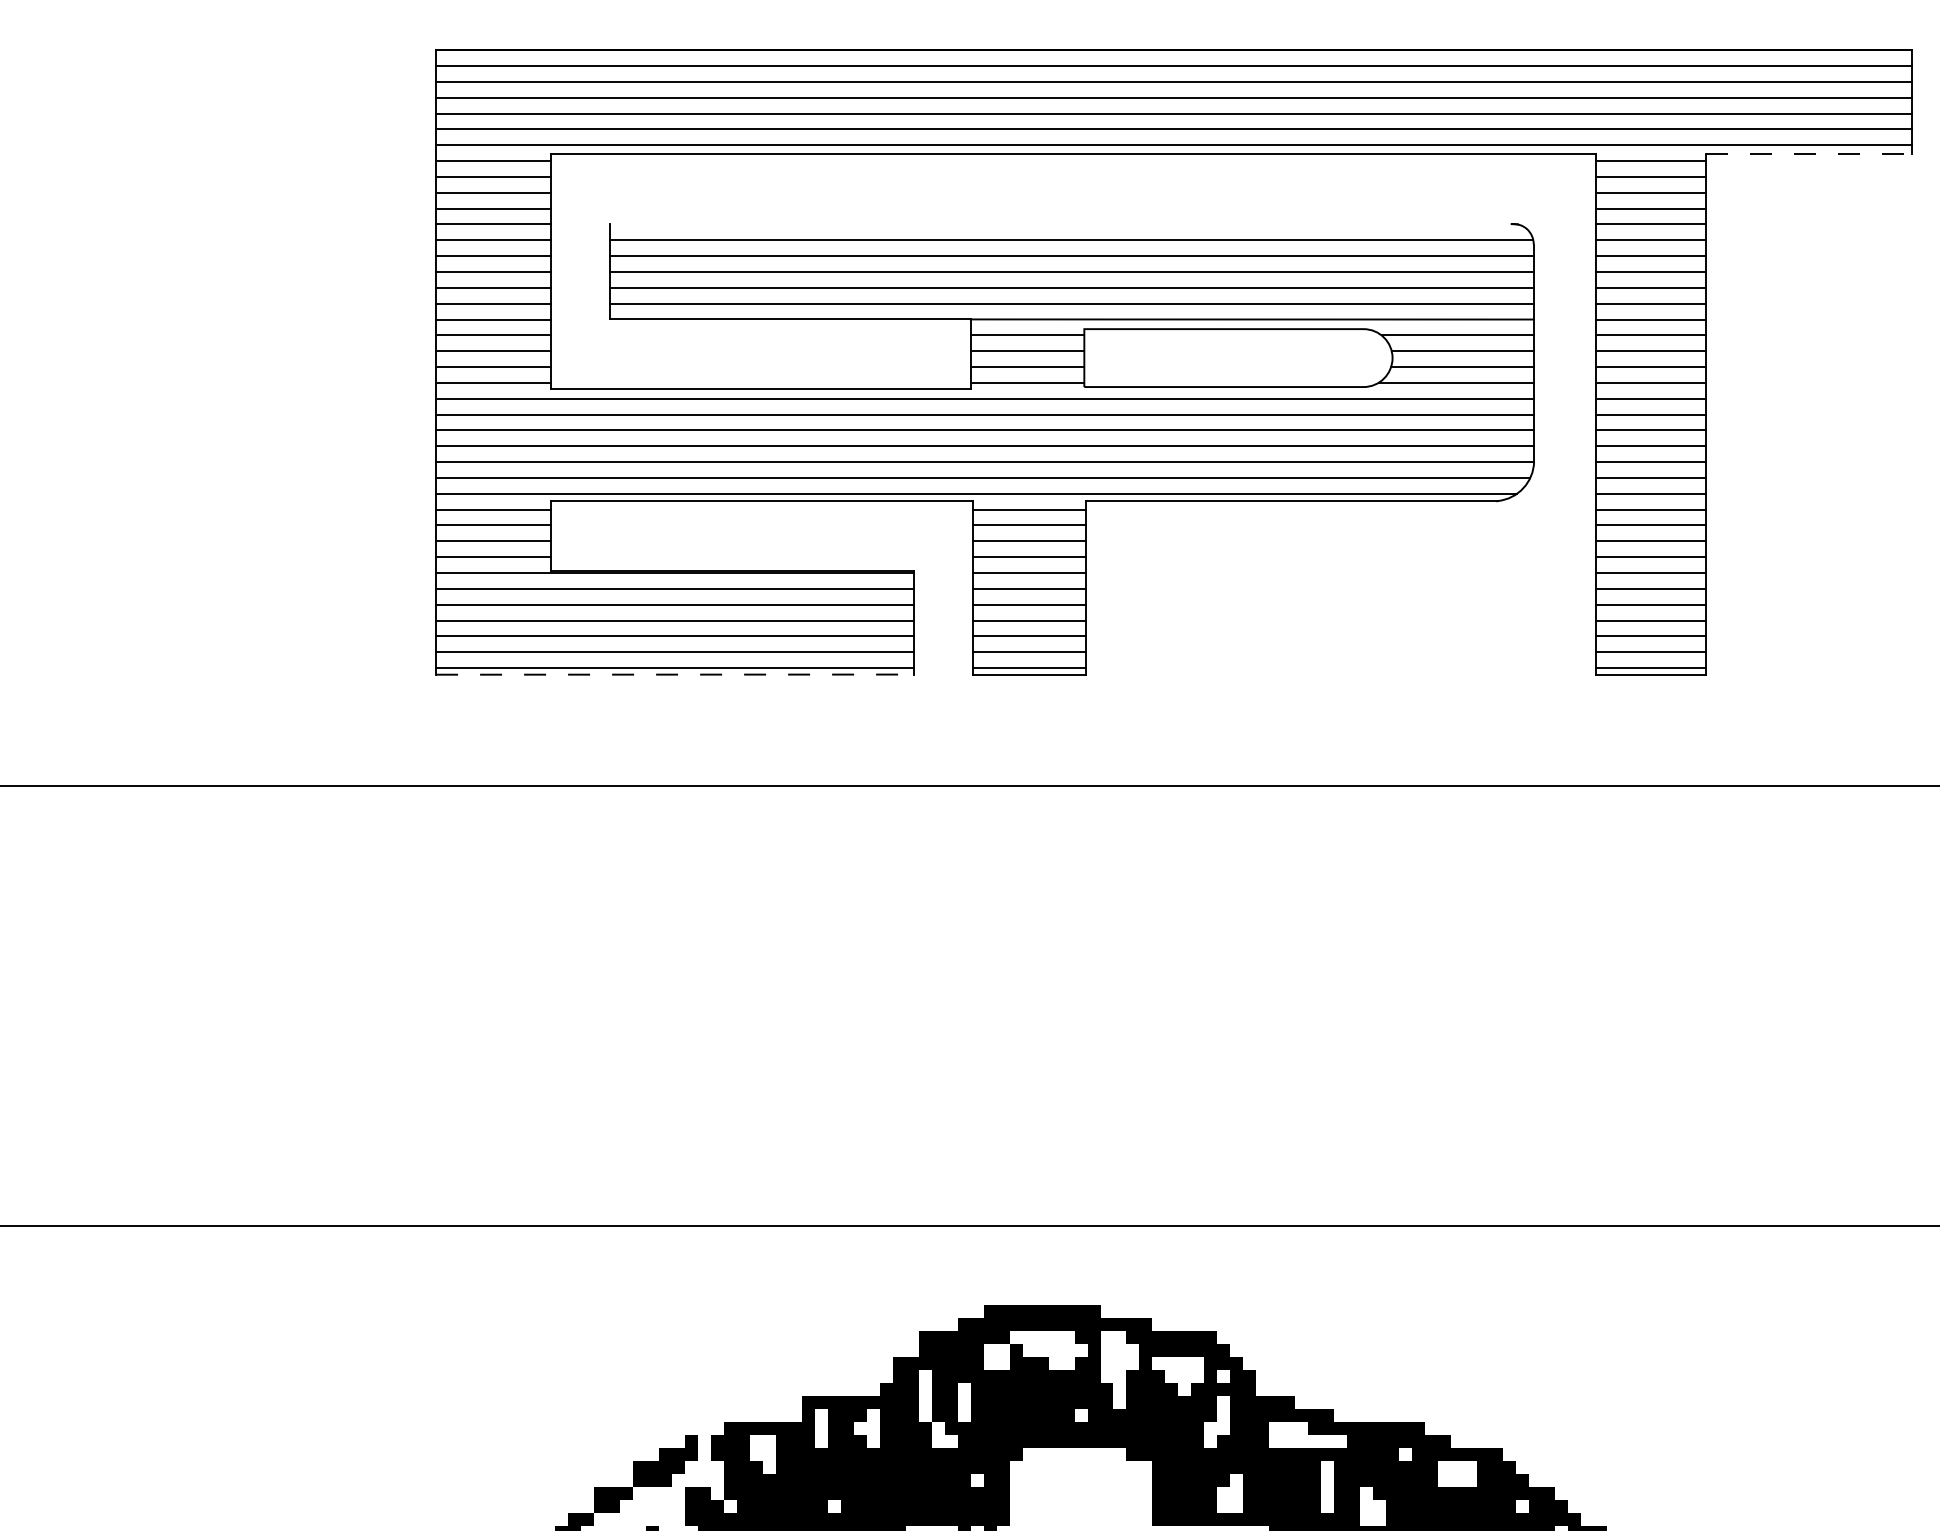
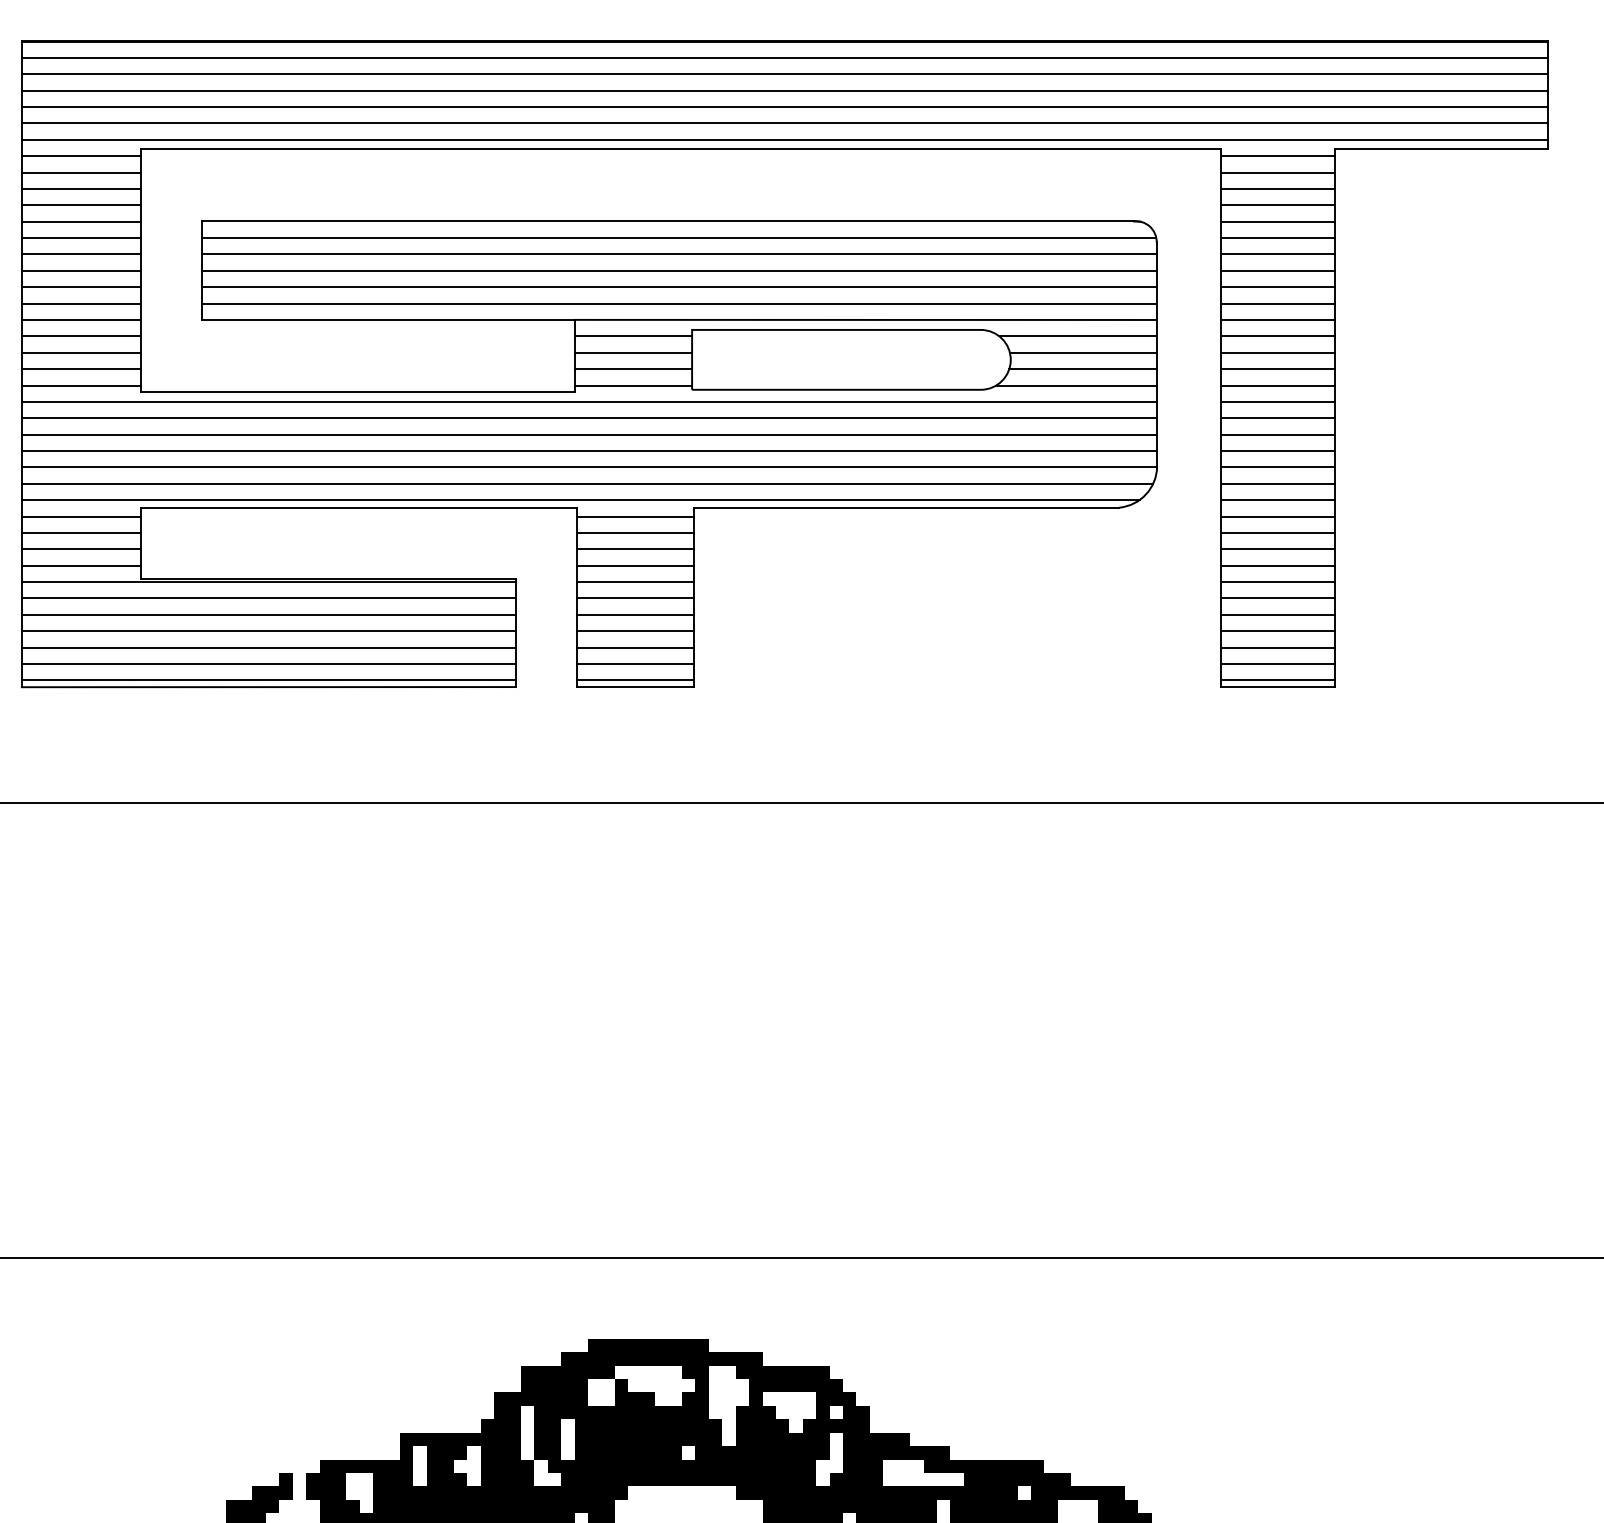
line: (1808, 153) -> (1440, 148), dashed -> solid
line: (1060, 224) -> (667, 221), added
line: (674, 674) -> (268, 686), dashed -> solid

